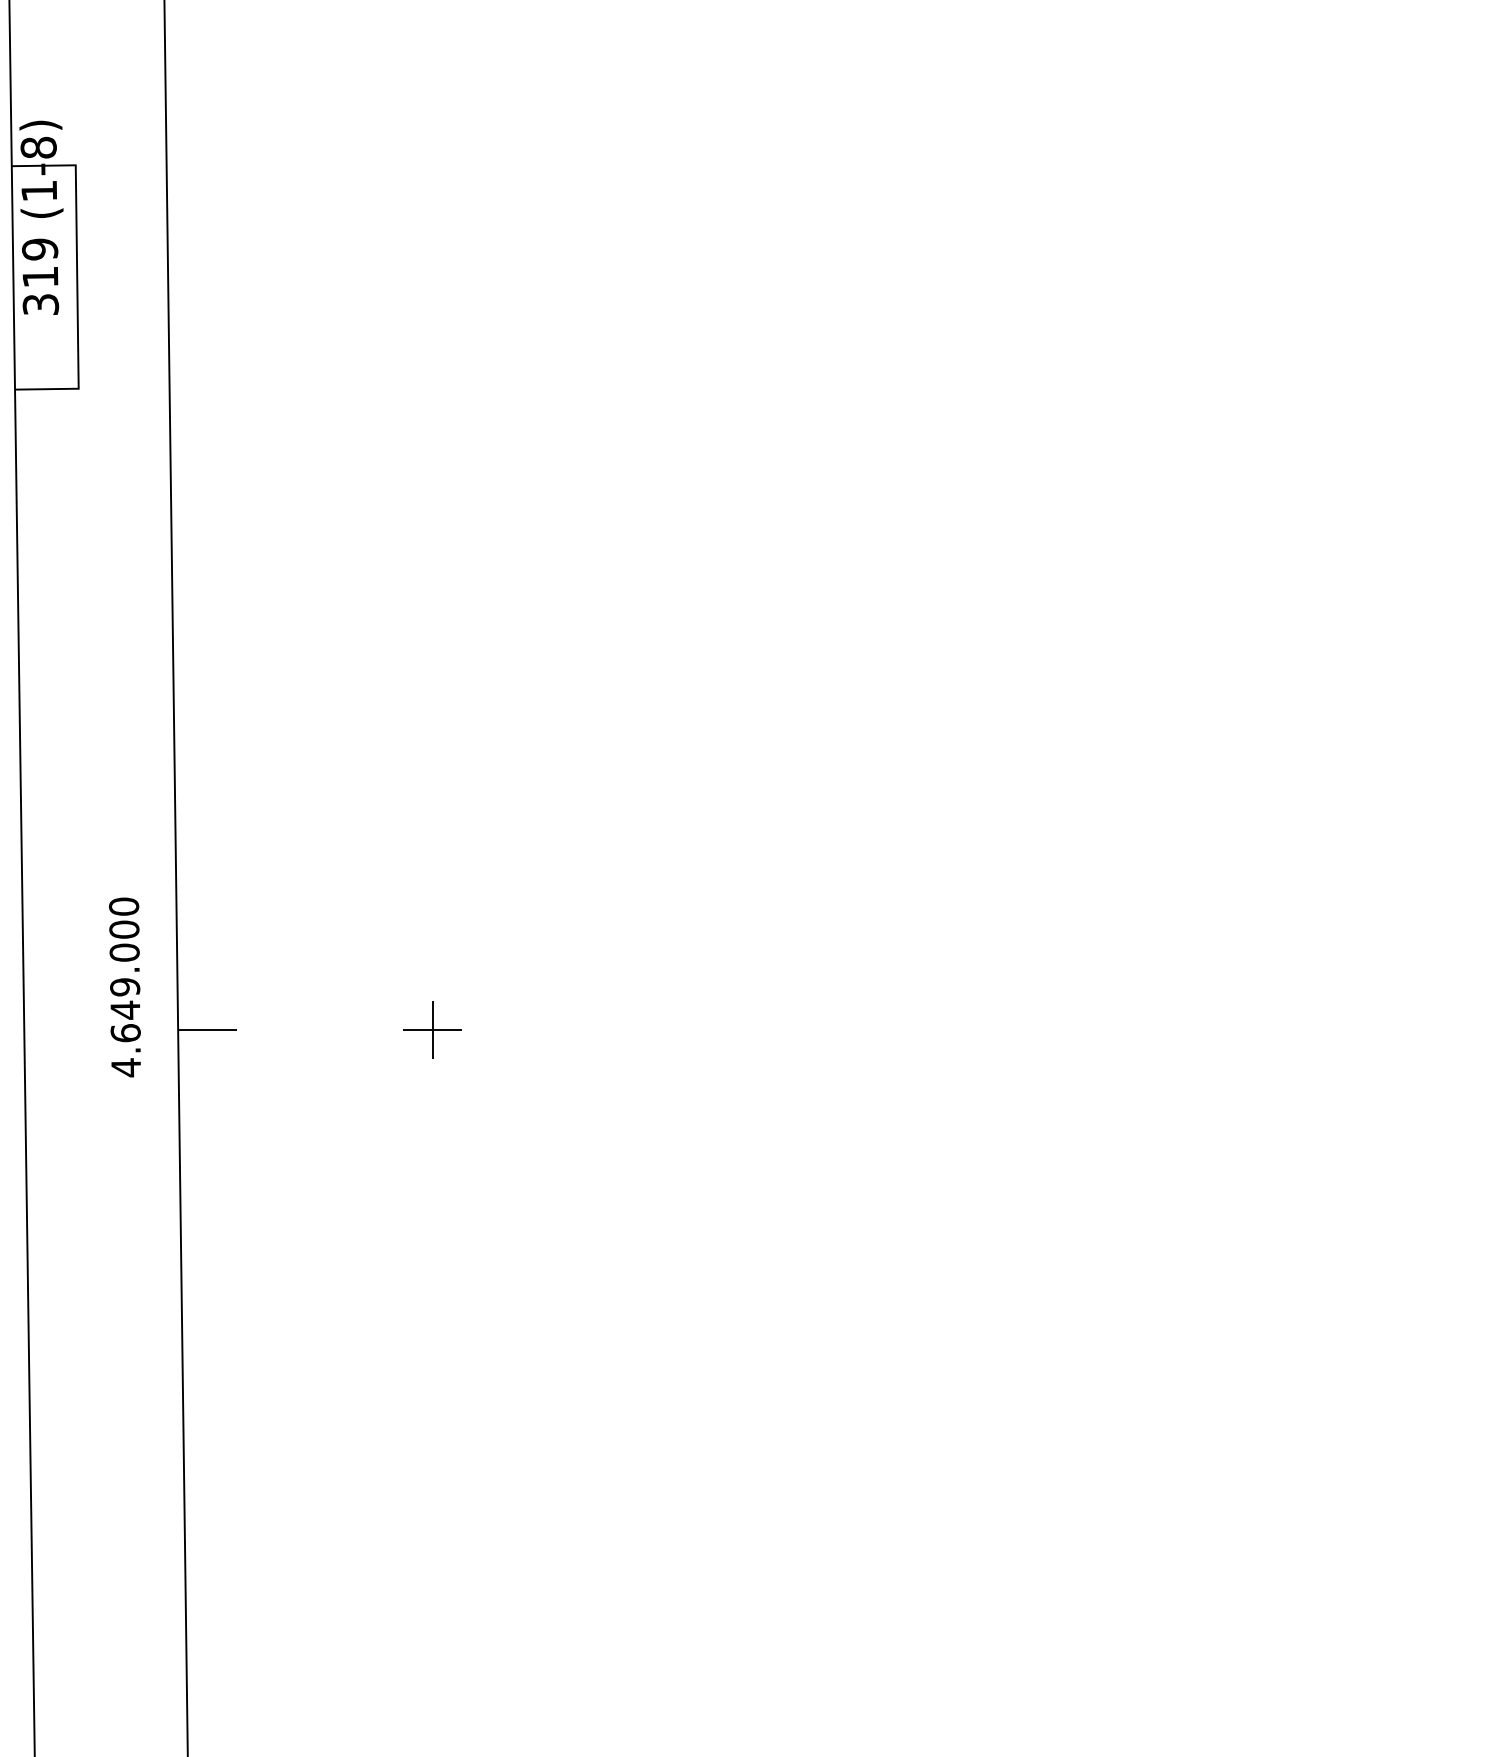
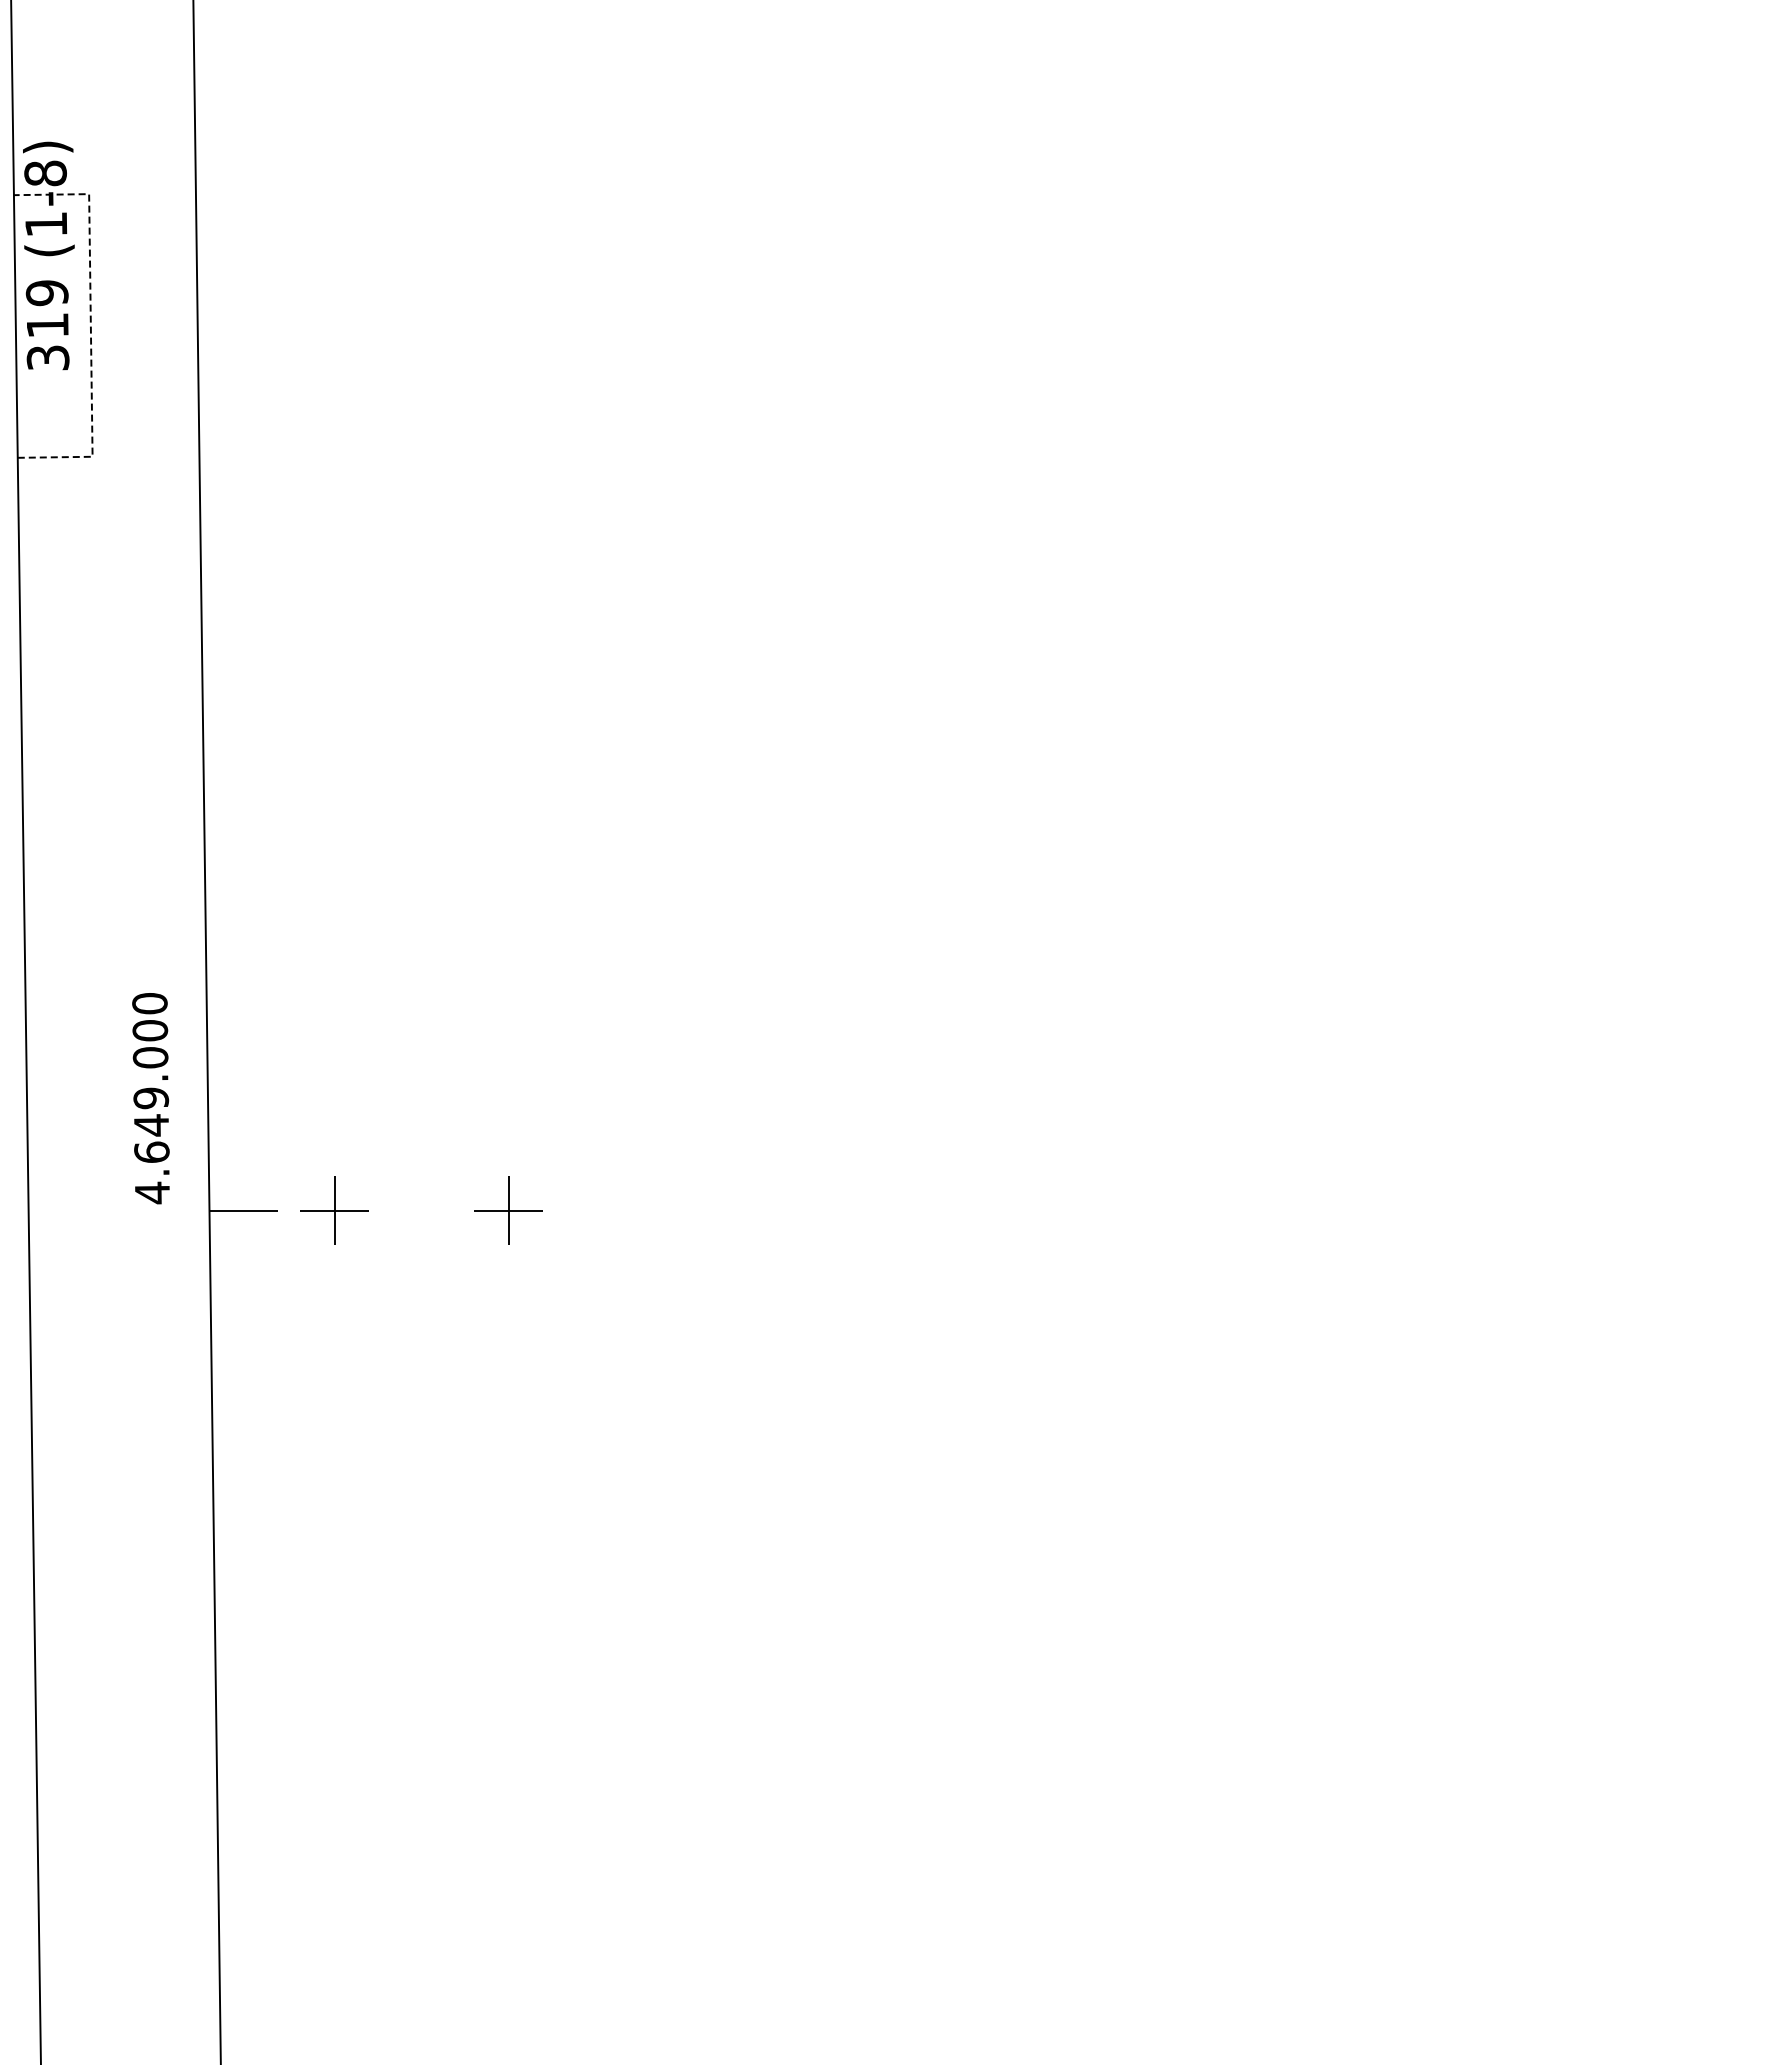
line: (76, 276) -> (90, 324), solid -> dashed
text: (124, 987) -> (150, 1098), moved
part: (284, 1029) -> (334, 1210), added

